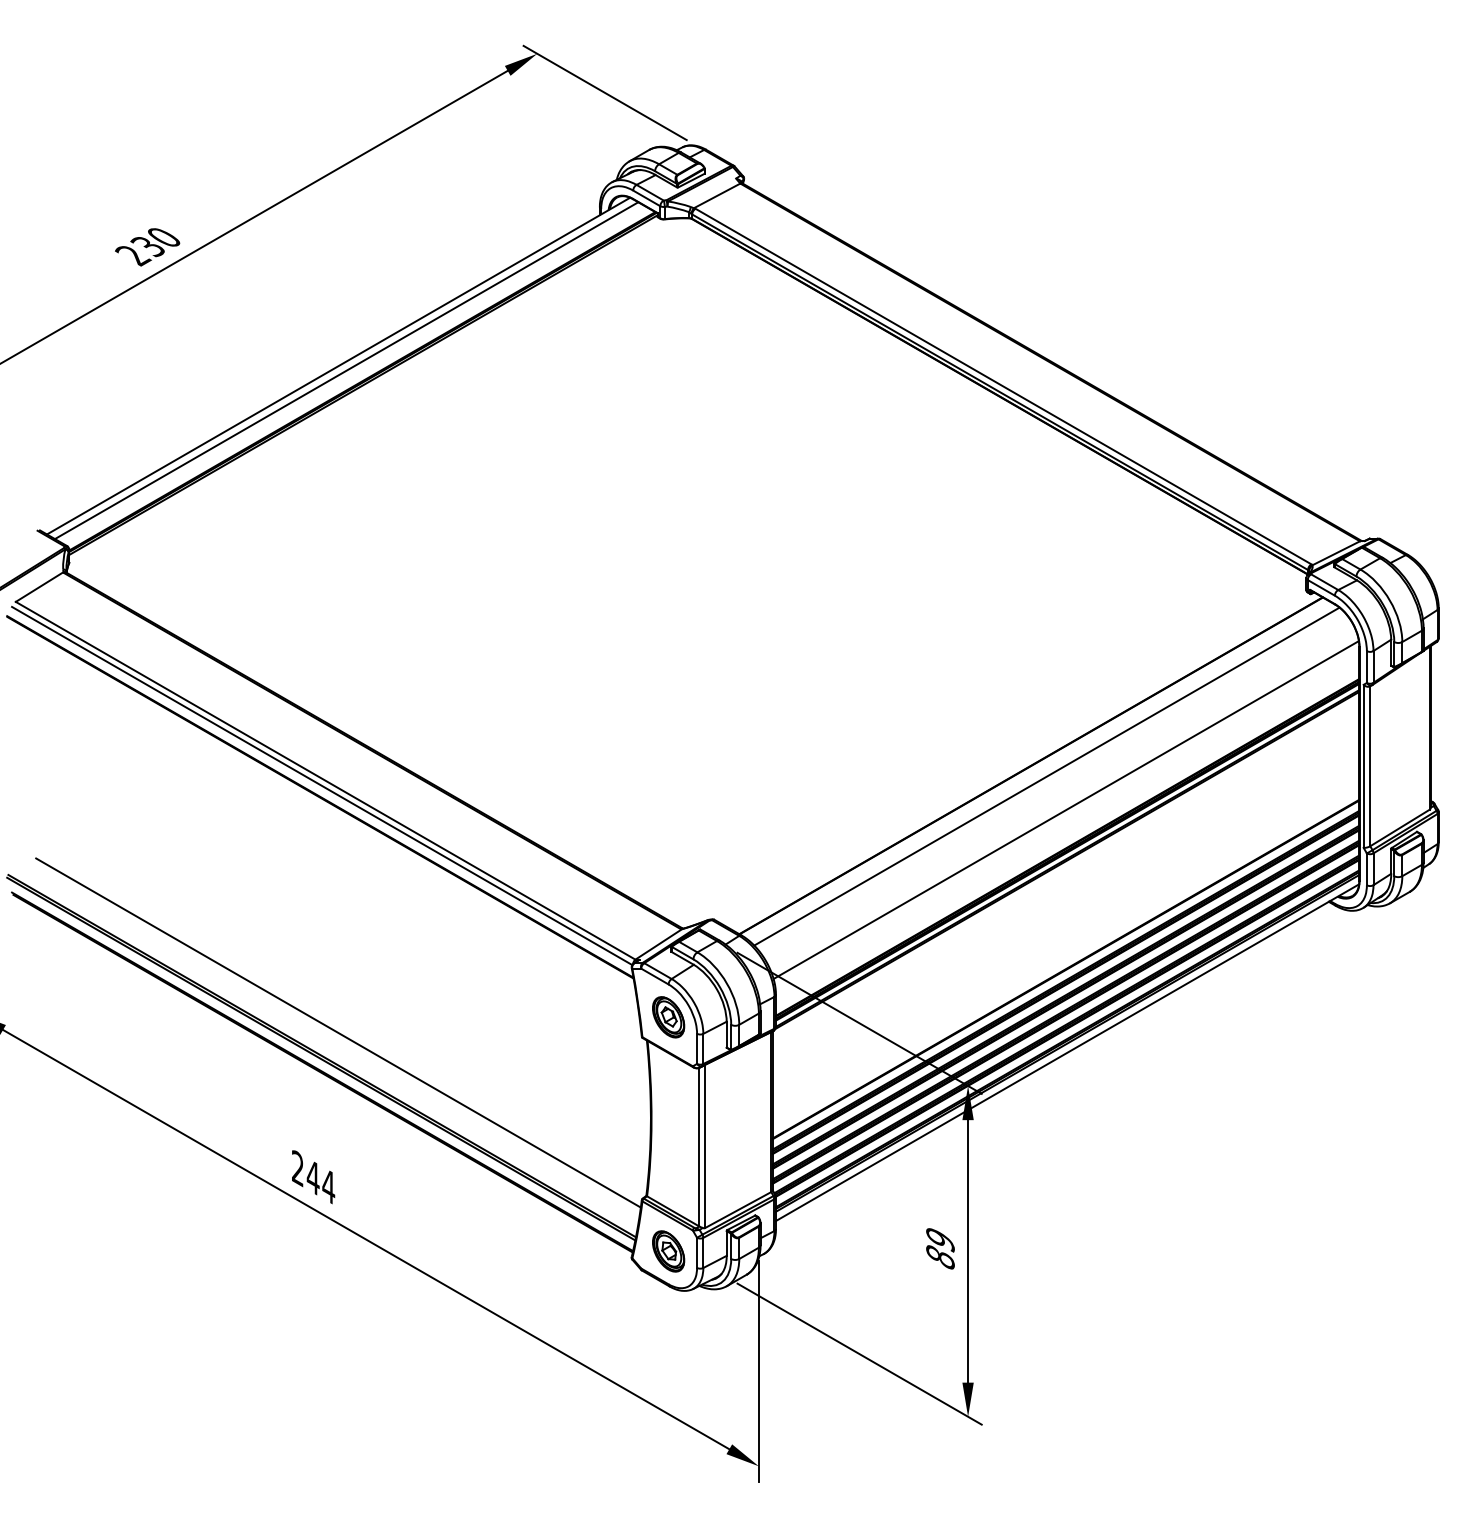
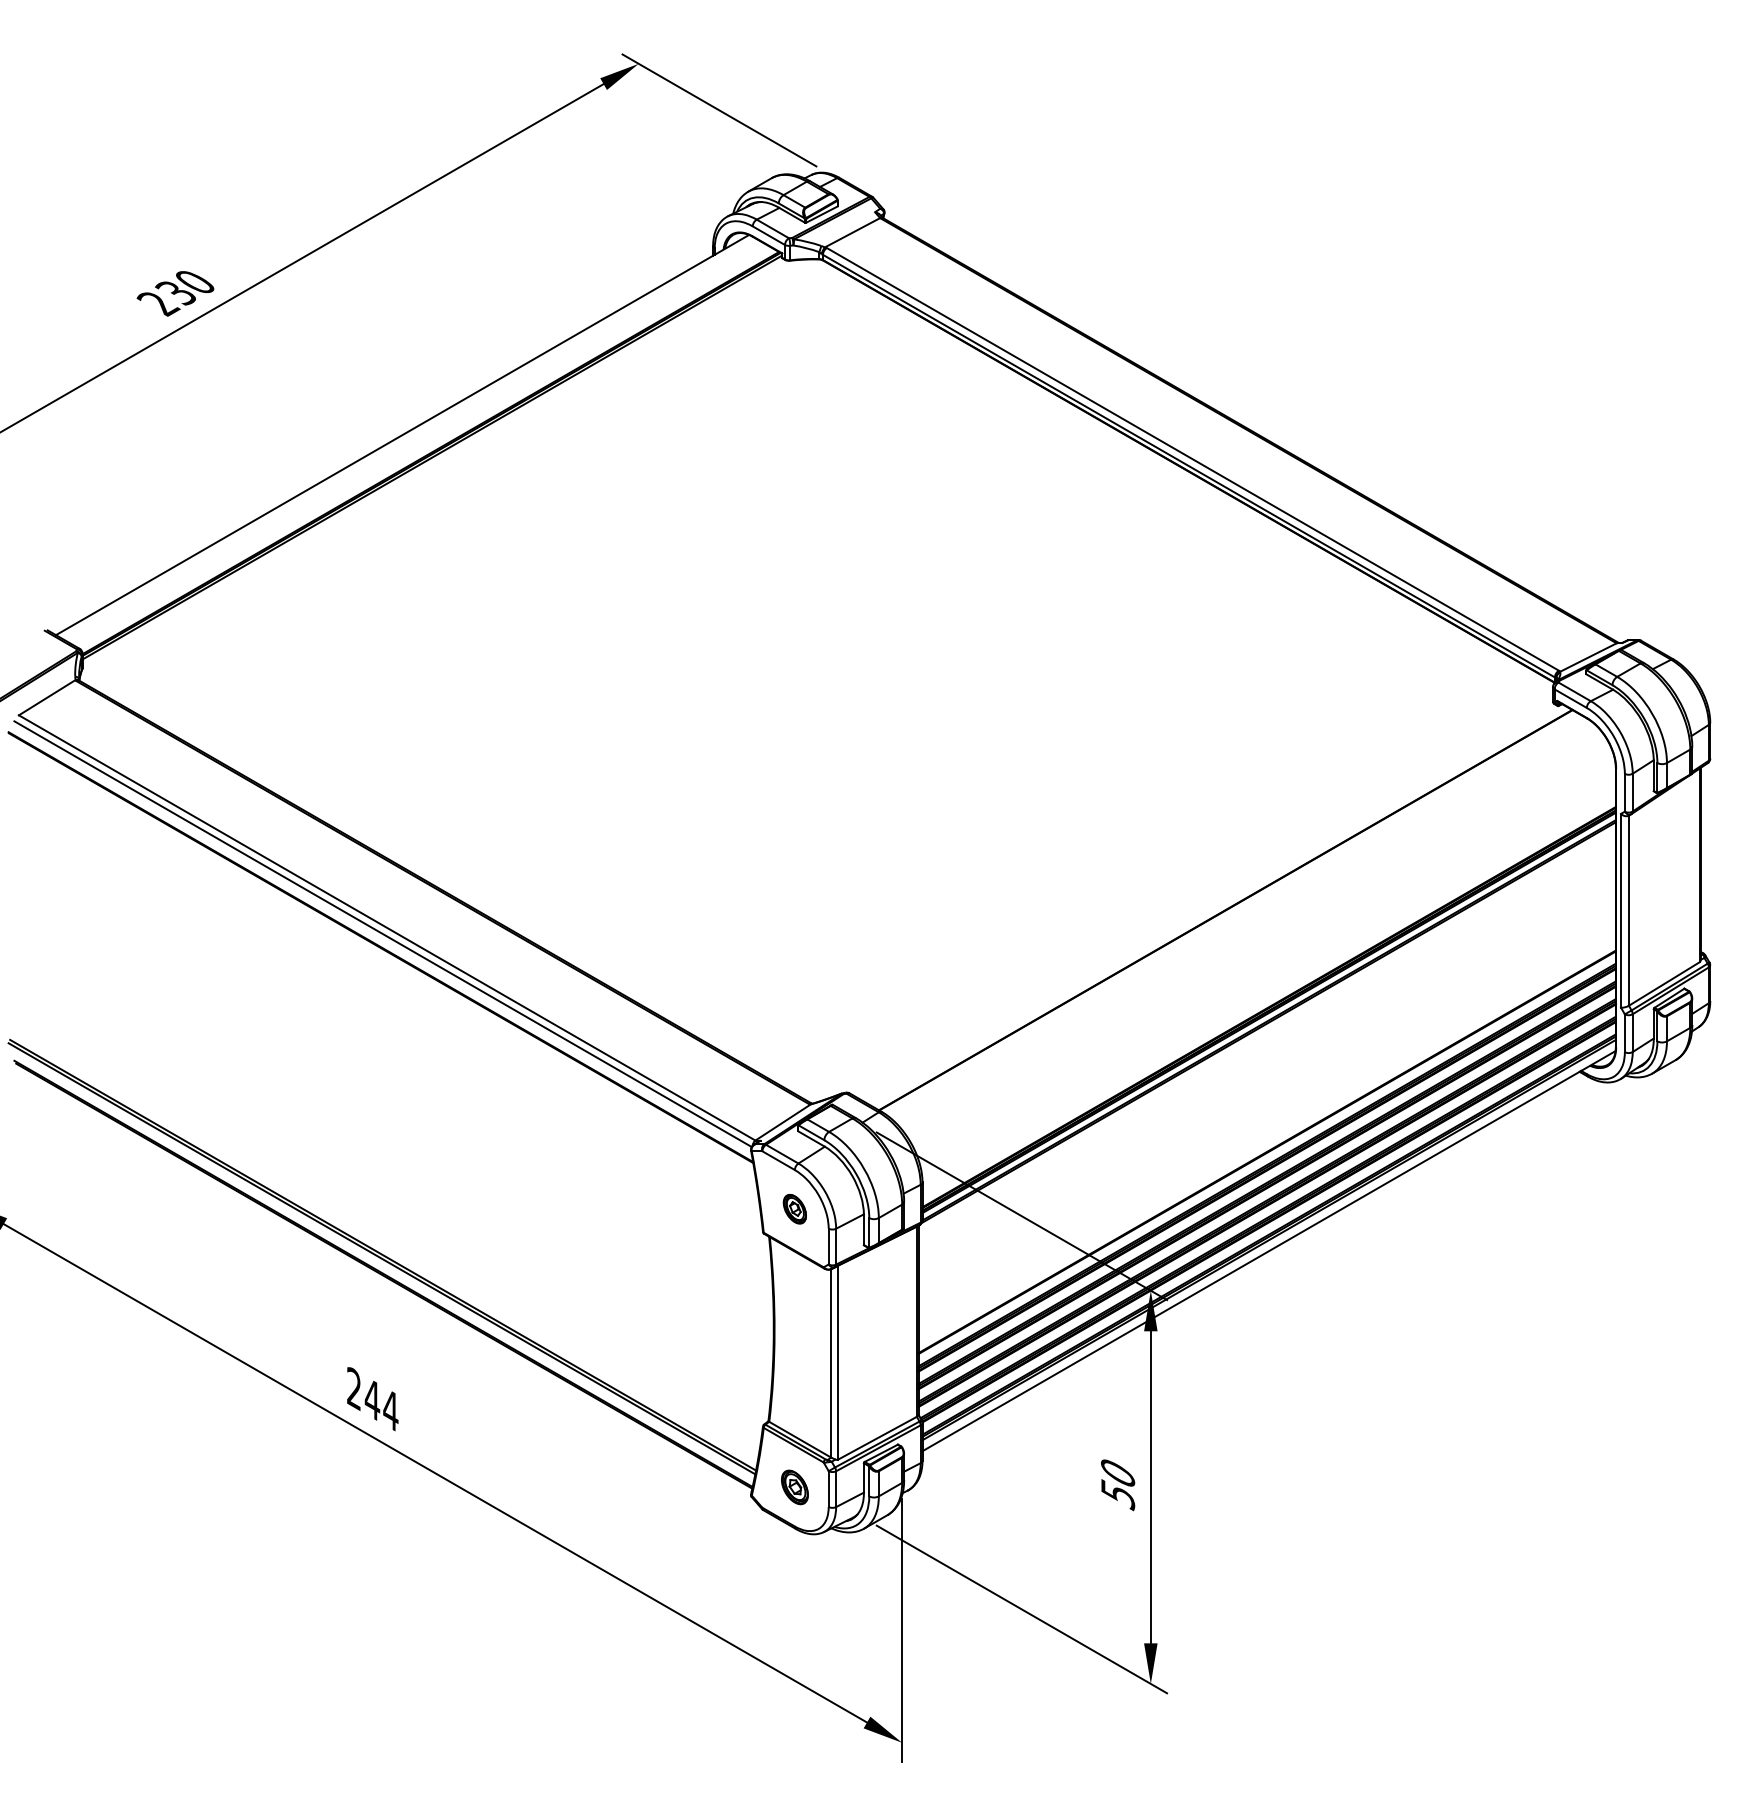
line: (346, 370) -> (411, 440), removed
line: (1046, 776) -> (1244, 922), removed
line: (1066, 809) -> (1267, 962), removed
part: (668, 1017) -> (794, 1209), size x0.6
line: (338, 1032) -> (402, 1227), removed
text: (940, 1249) -> (1118, 1485), 89 -> 50
part: (668, 1251) -> (794, 1487), size x0.7

